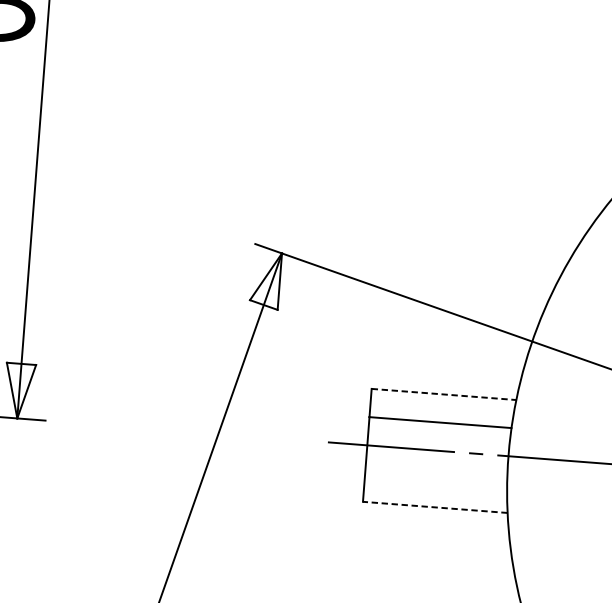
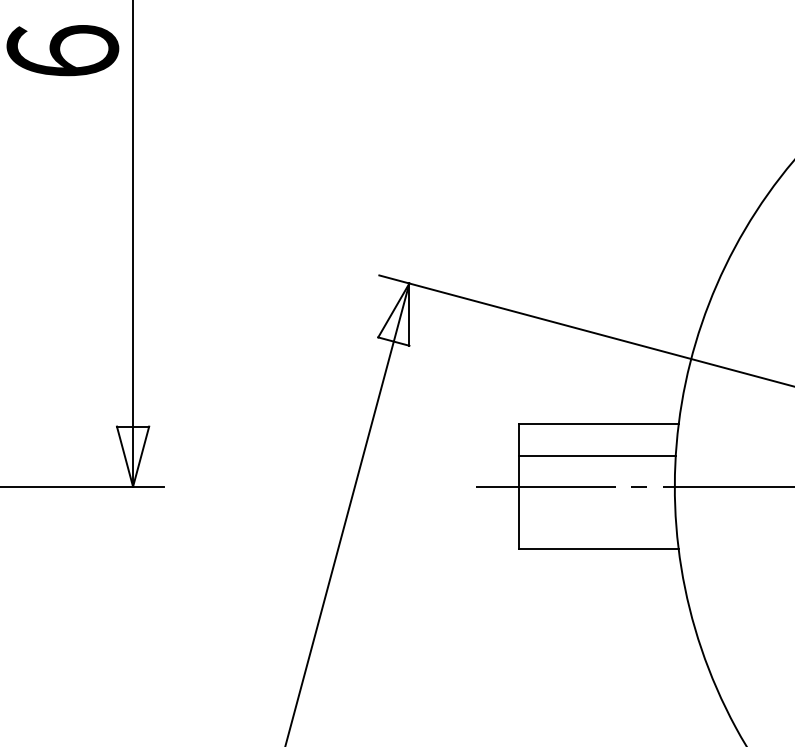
line: (443, 394) -> (598, 424), dashed -> solid
line: (434, 507) -> (598, 549), dashed -> solid

